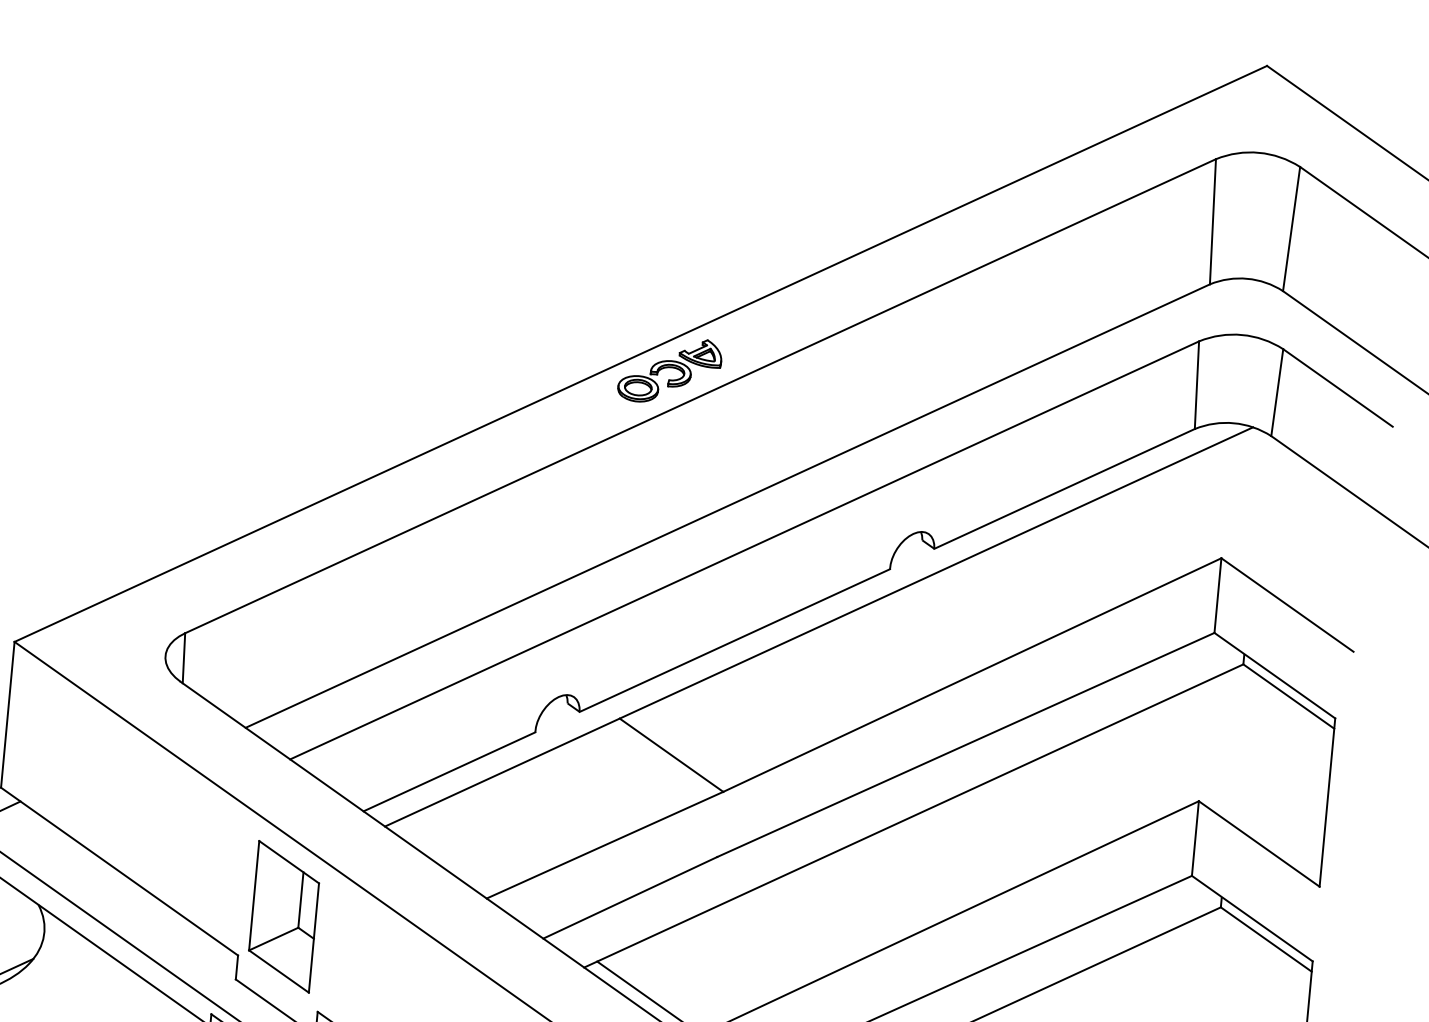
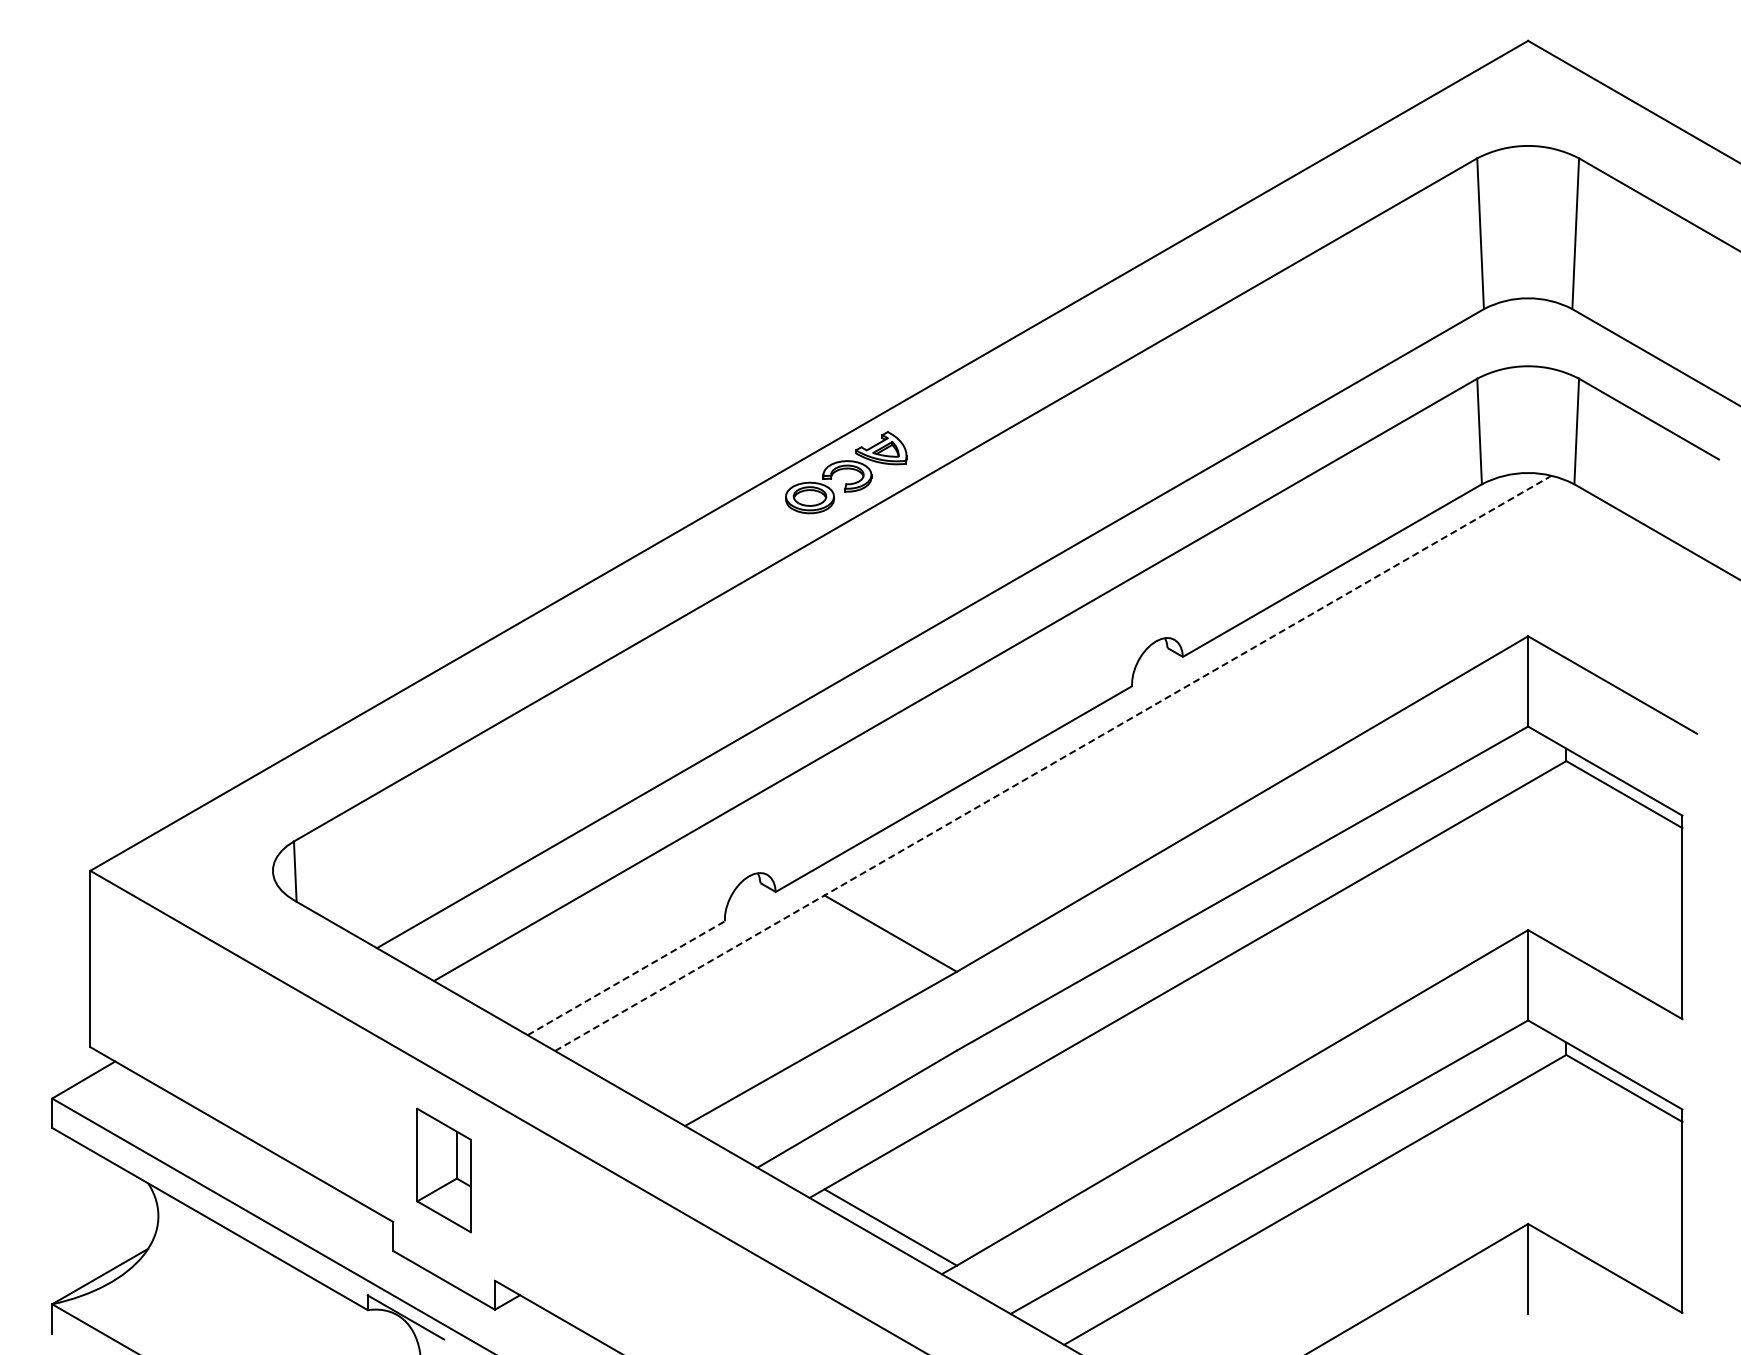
line: (819, 627) -> (1053, 763), solid -> dashed
line: (449, 772) -> (626, 978), solid -> dashed
part: (283, 916) -> (443, 1170), size x0.7

